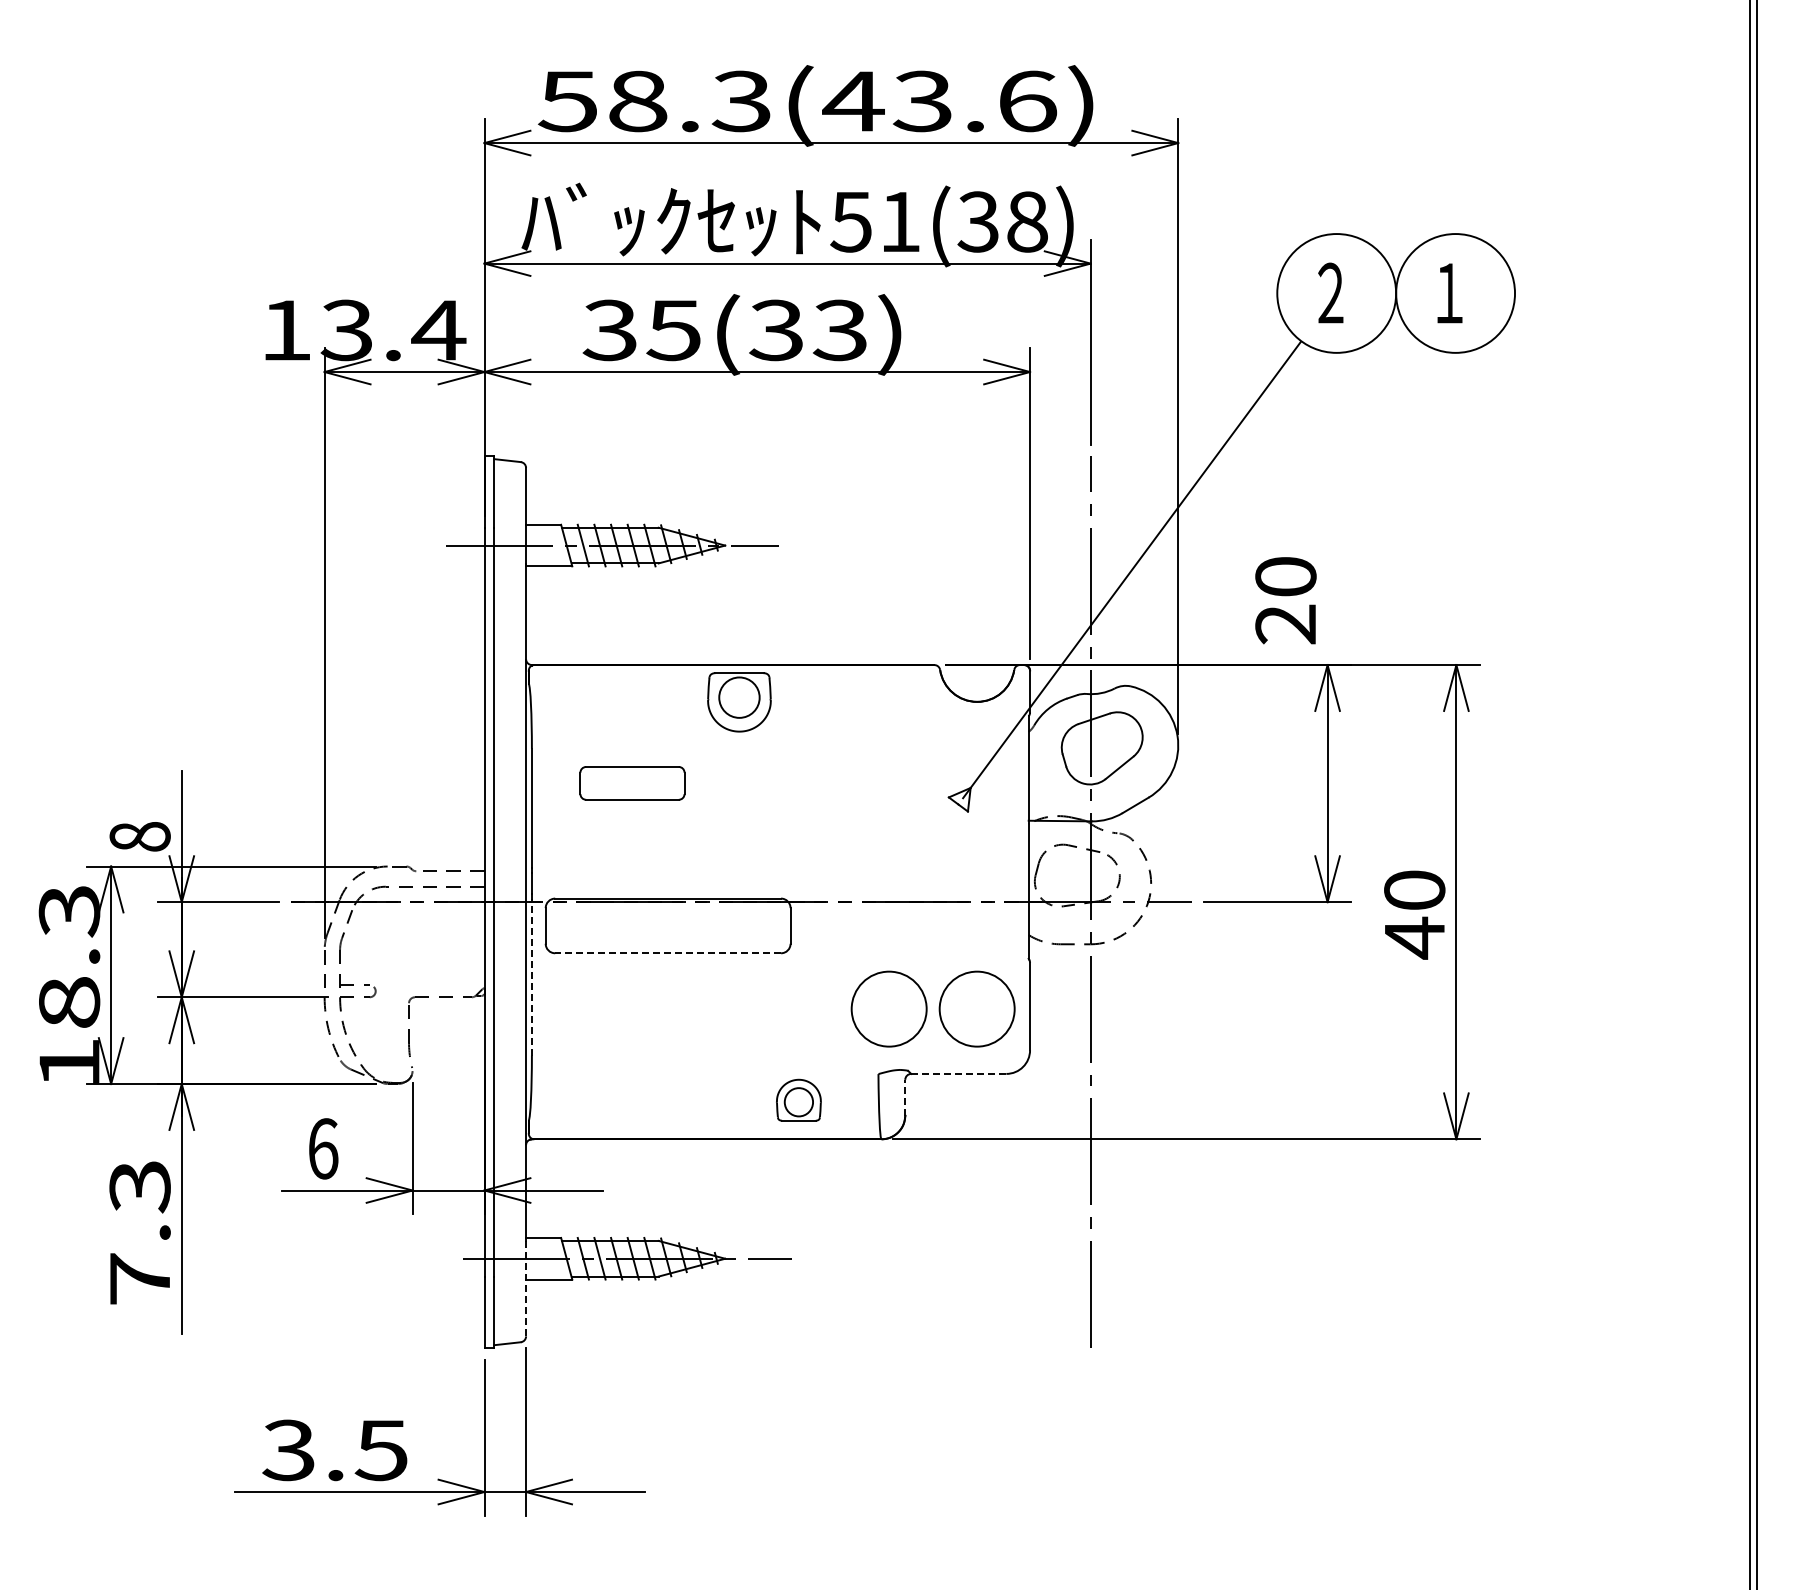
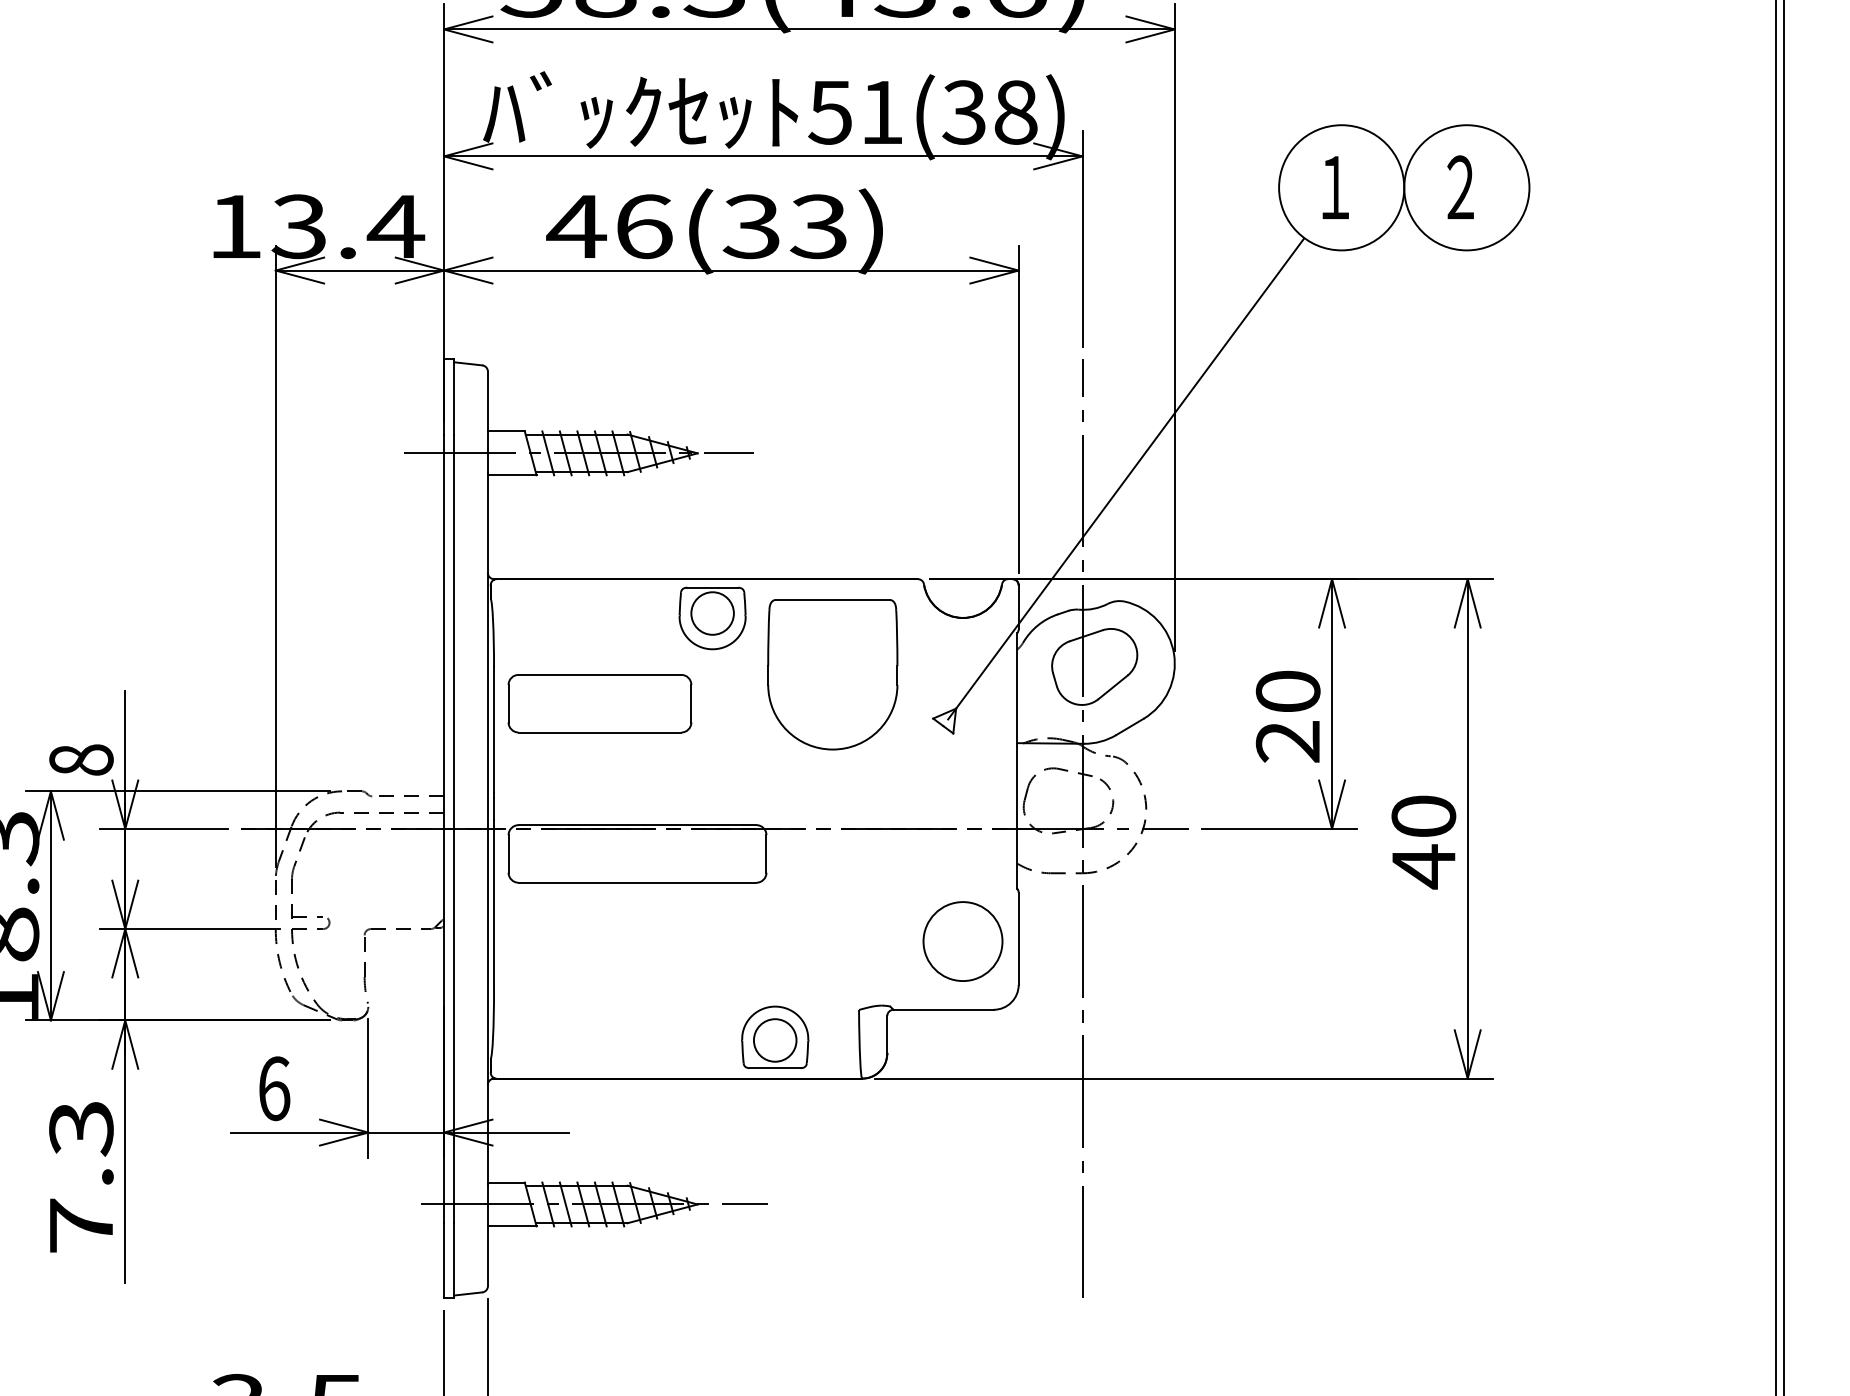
text: (1330, 292) -> (1335, 186), ２ -> １
text: (1449, 292) -> (1460, 186), １ -> ２
text: (641, 330) -> (609, 226), 35(33) -> 46(33)
text: (1285, 600) -> (1287, 716), moved
part: (853, 755) -> (832, 674), added
part: (632, 783) -> (599, 703), size x1.67
line: (668, 953) -> (637, 882), dashed -> solid
line: (531, 976) -> (493, 907), dashed -> solid
circle: (888, 1008) -> (869, 940), removed
line: (958, 1073) -> (943, 1009), dashed -> solid
line: (905, 1097) -> (887, 1034), dashed -> solid
part: (798, 1100) -> (774, 1037), size x1.43
line: (526, 1288) -> (488, 1235), dashed -> solid

